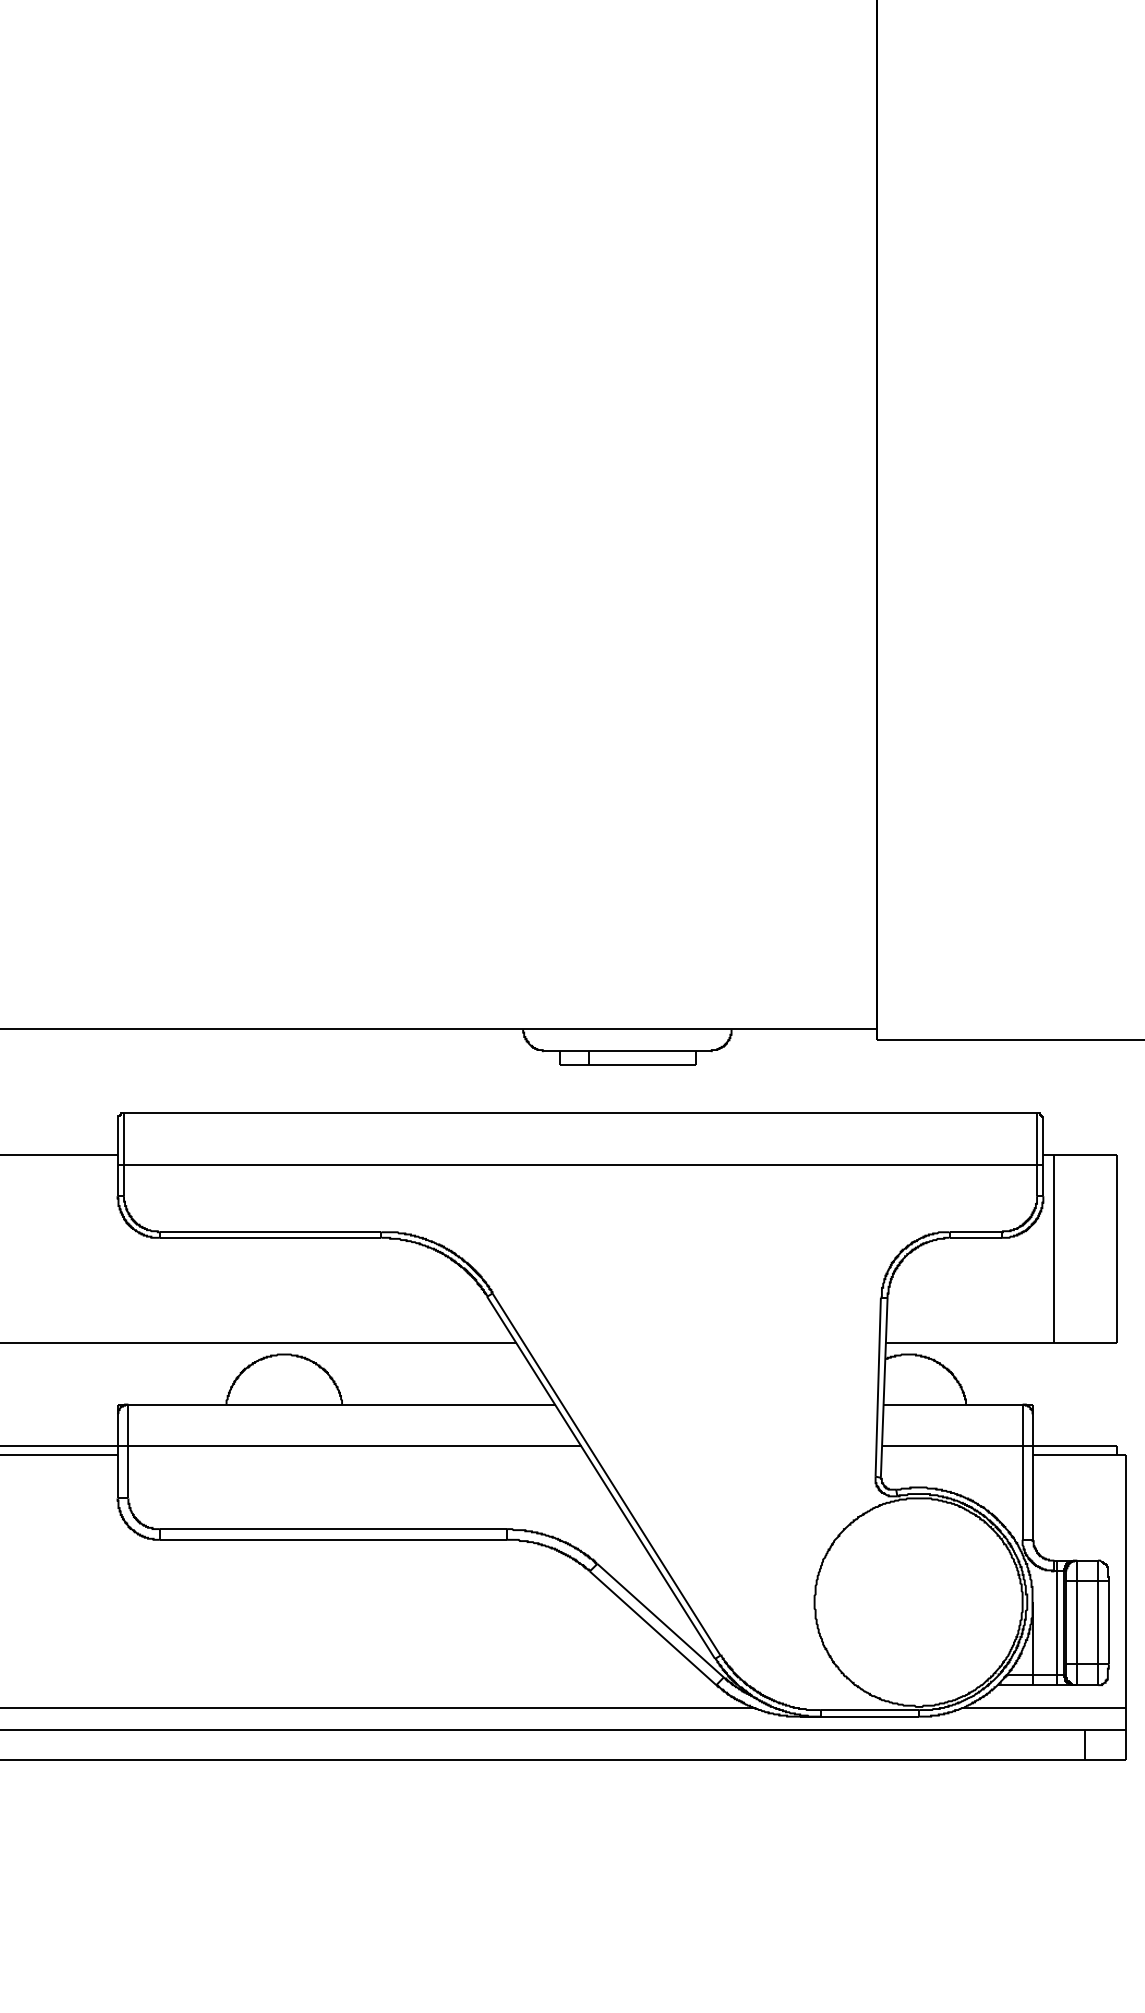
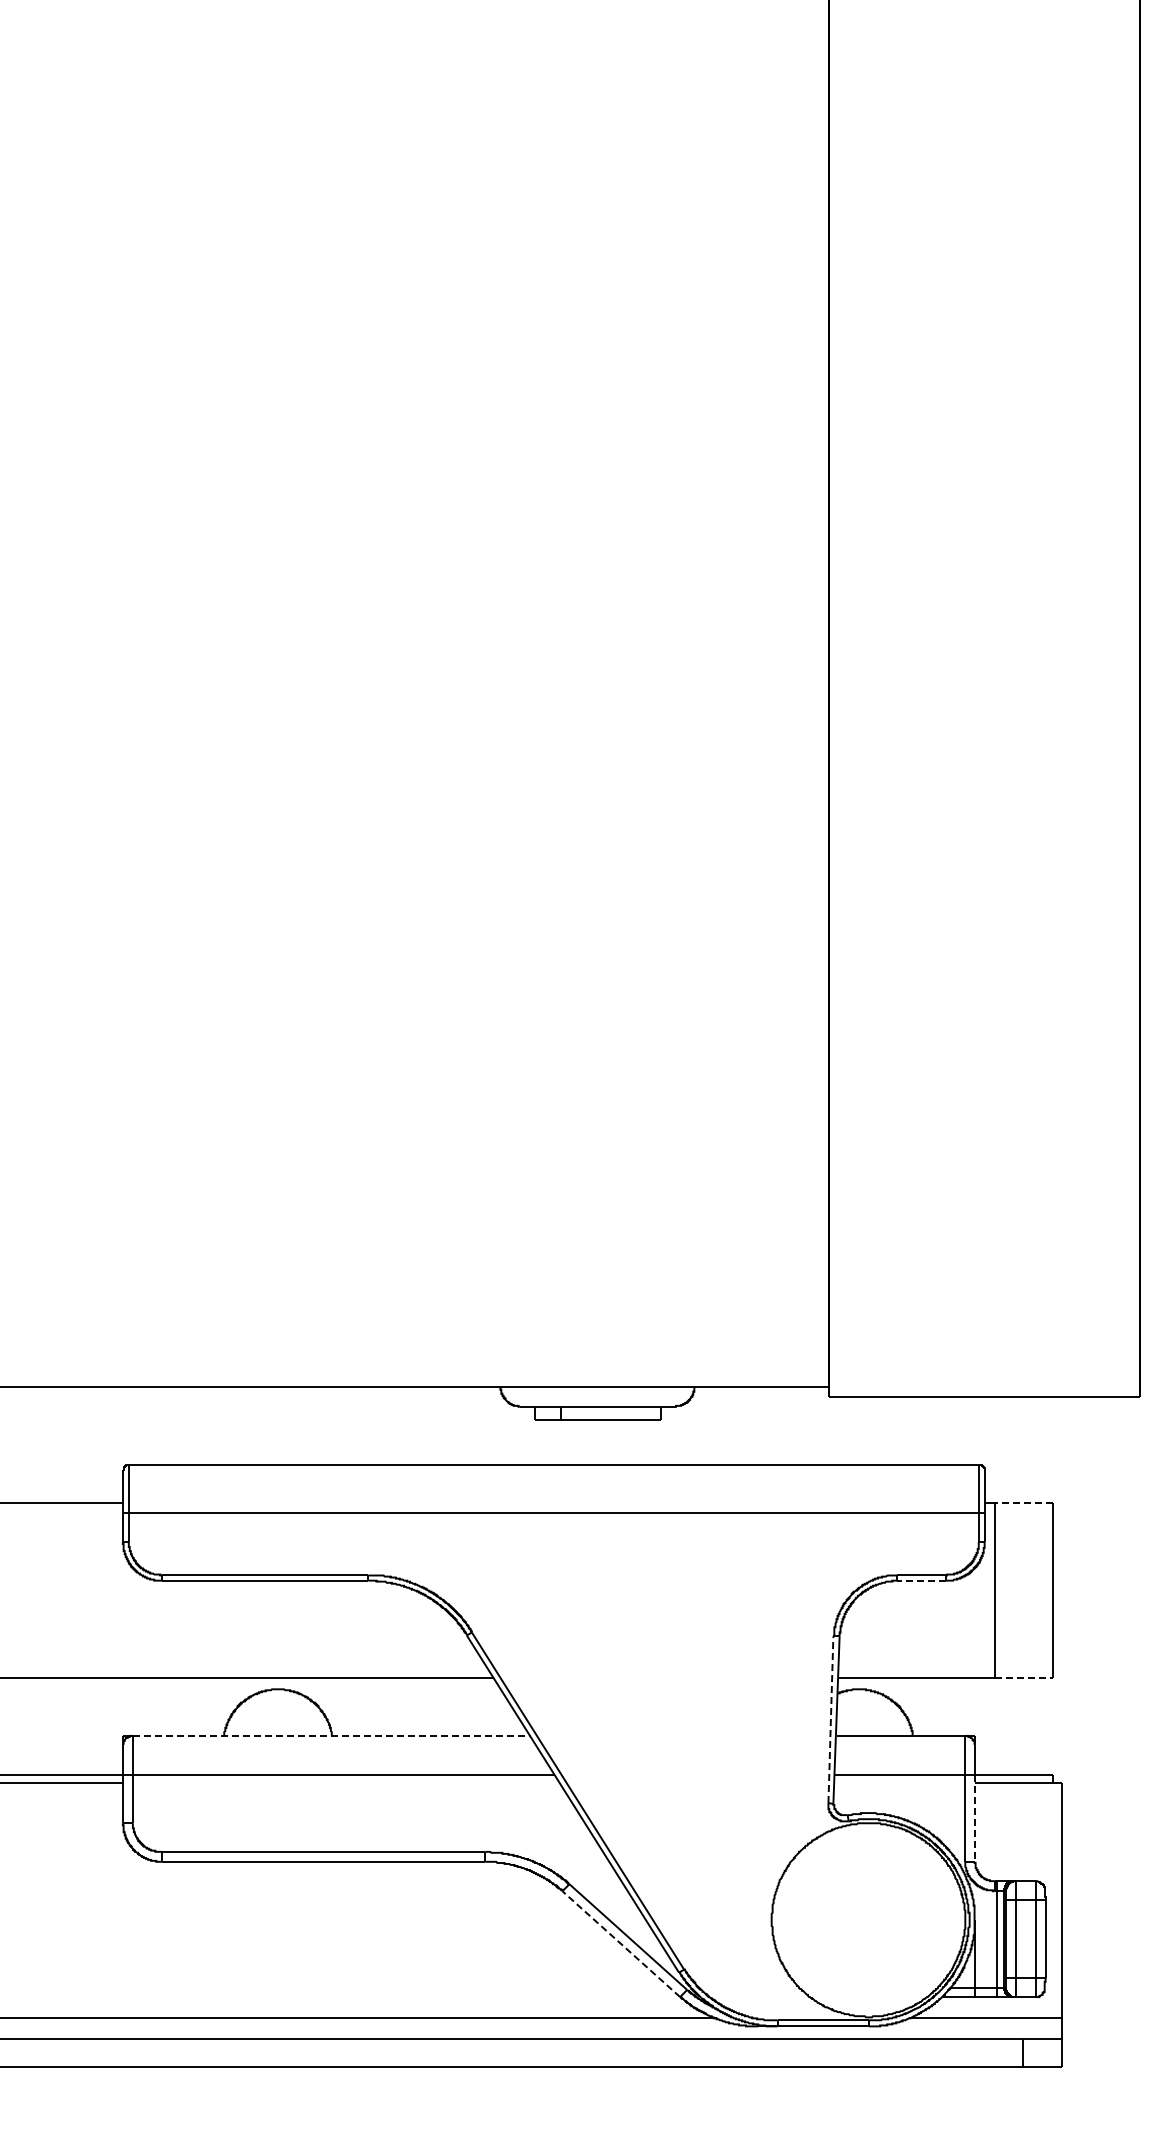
line: (1085, 1154) -> (1023, 1503), solid -> dashed
line: (975, 1237) -> (921, 1580), solid -> dashed
line: (1085, 1342) -> (1023, 1678), solid -> dashed
line: (877, 1386) -> (830, 1719), solid -> dashed
line: (341, 1404) -> (331, 1735), solid -> dashed
line: (1032, 1493) -> (974, 1818), solid -> dashed
line: (652, 1627) -> (620, 1943), solid -> dashed

